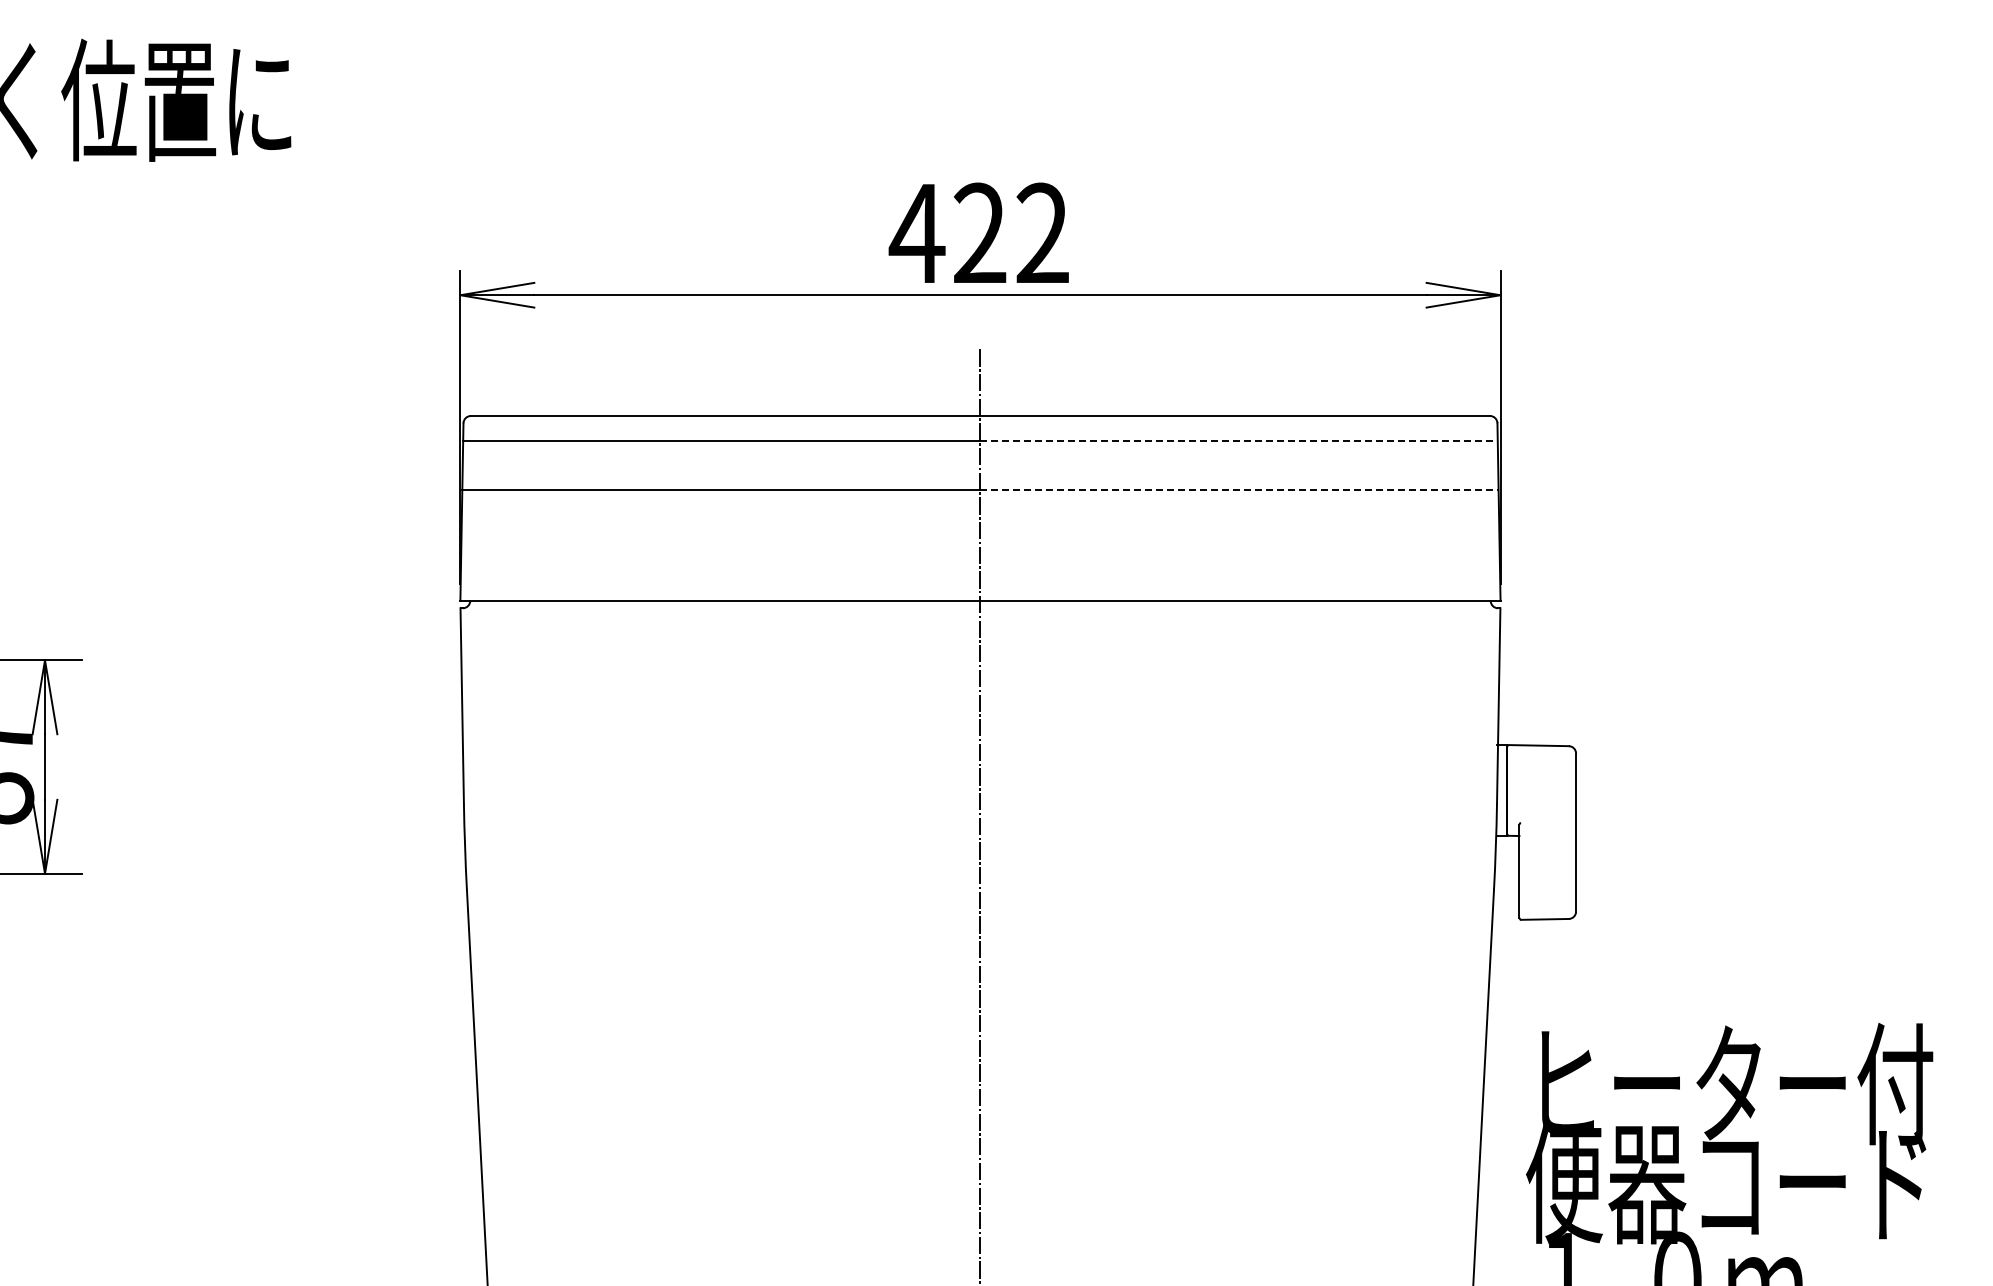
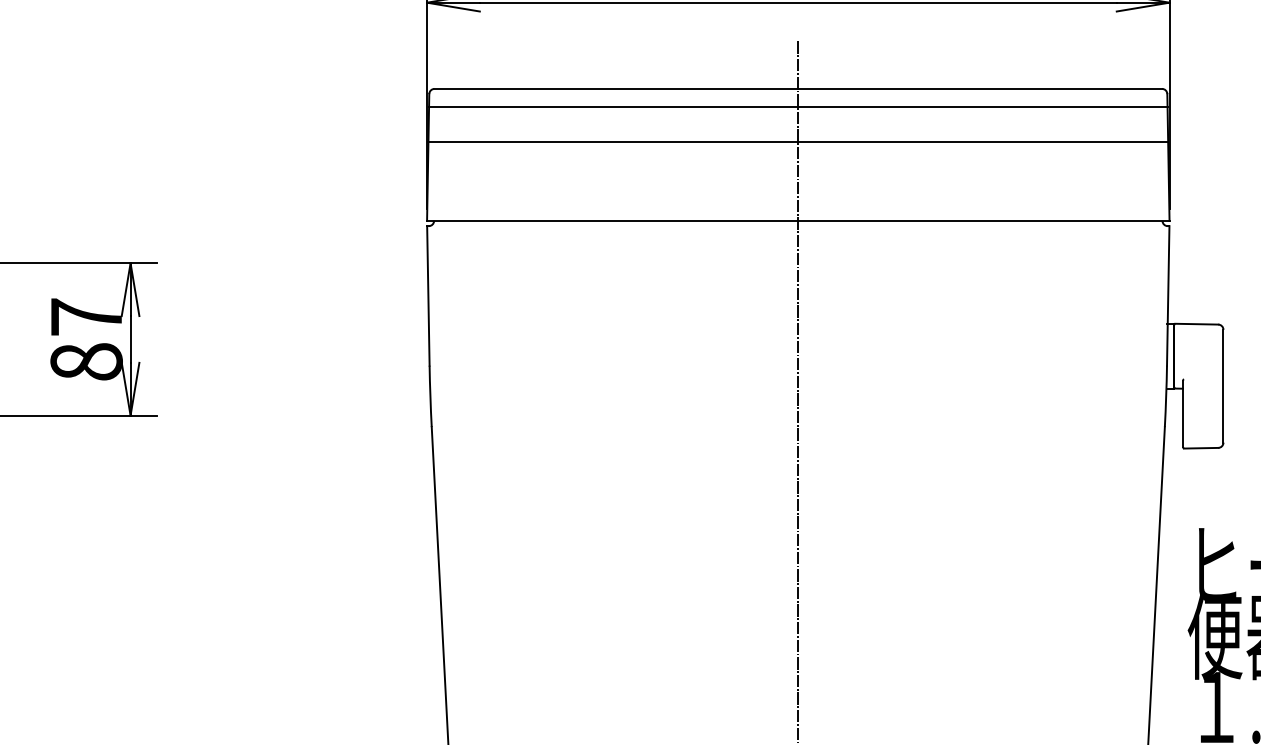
line: (1239, 440) -> (983, 106), dashed -> solid
line: (1240, 489) -> (983, 141), dashed -> solid

